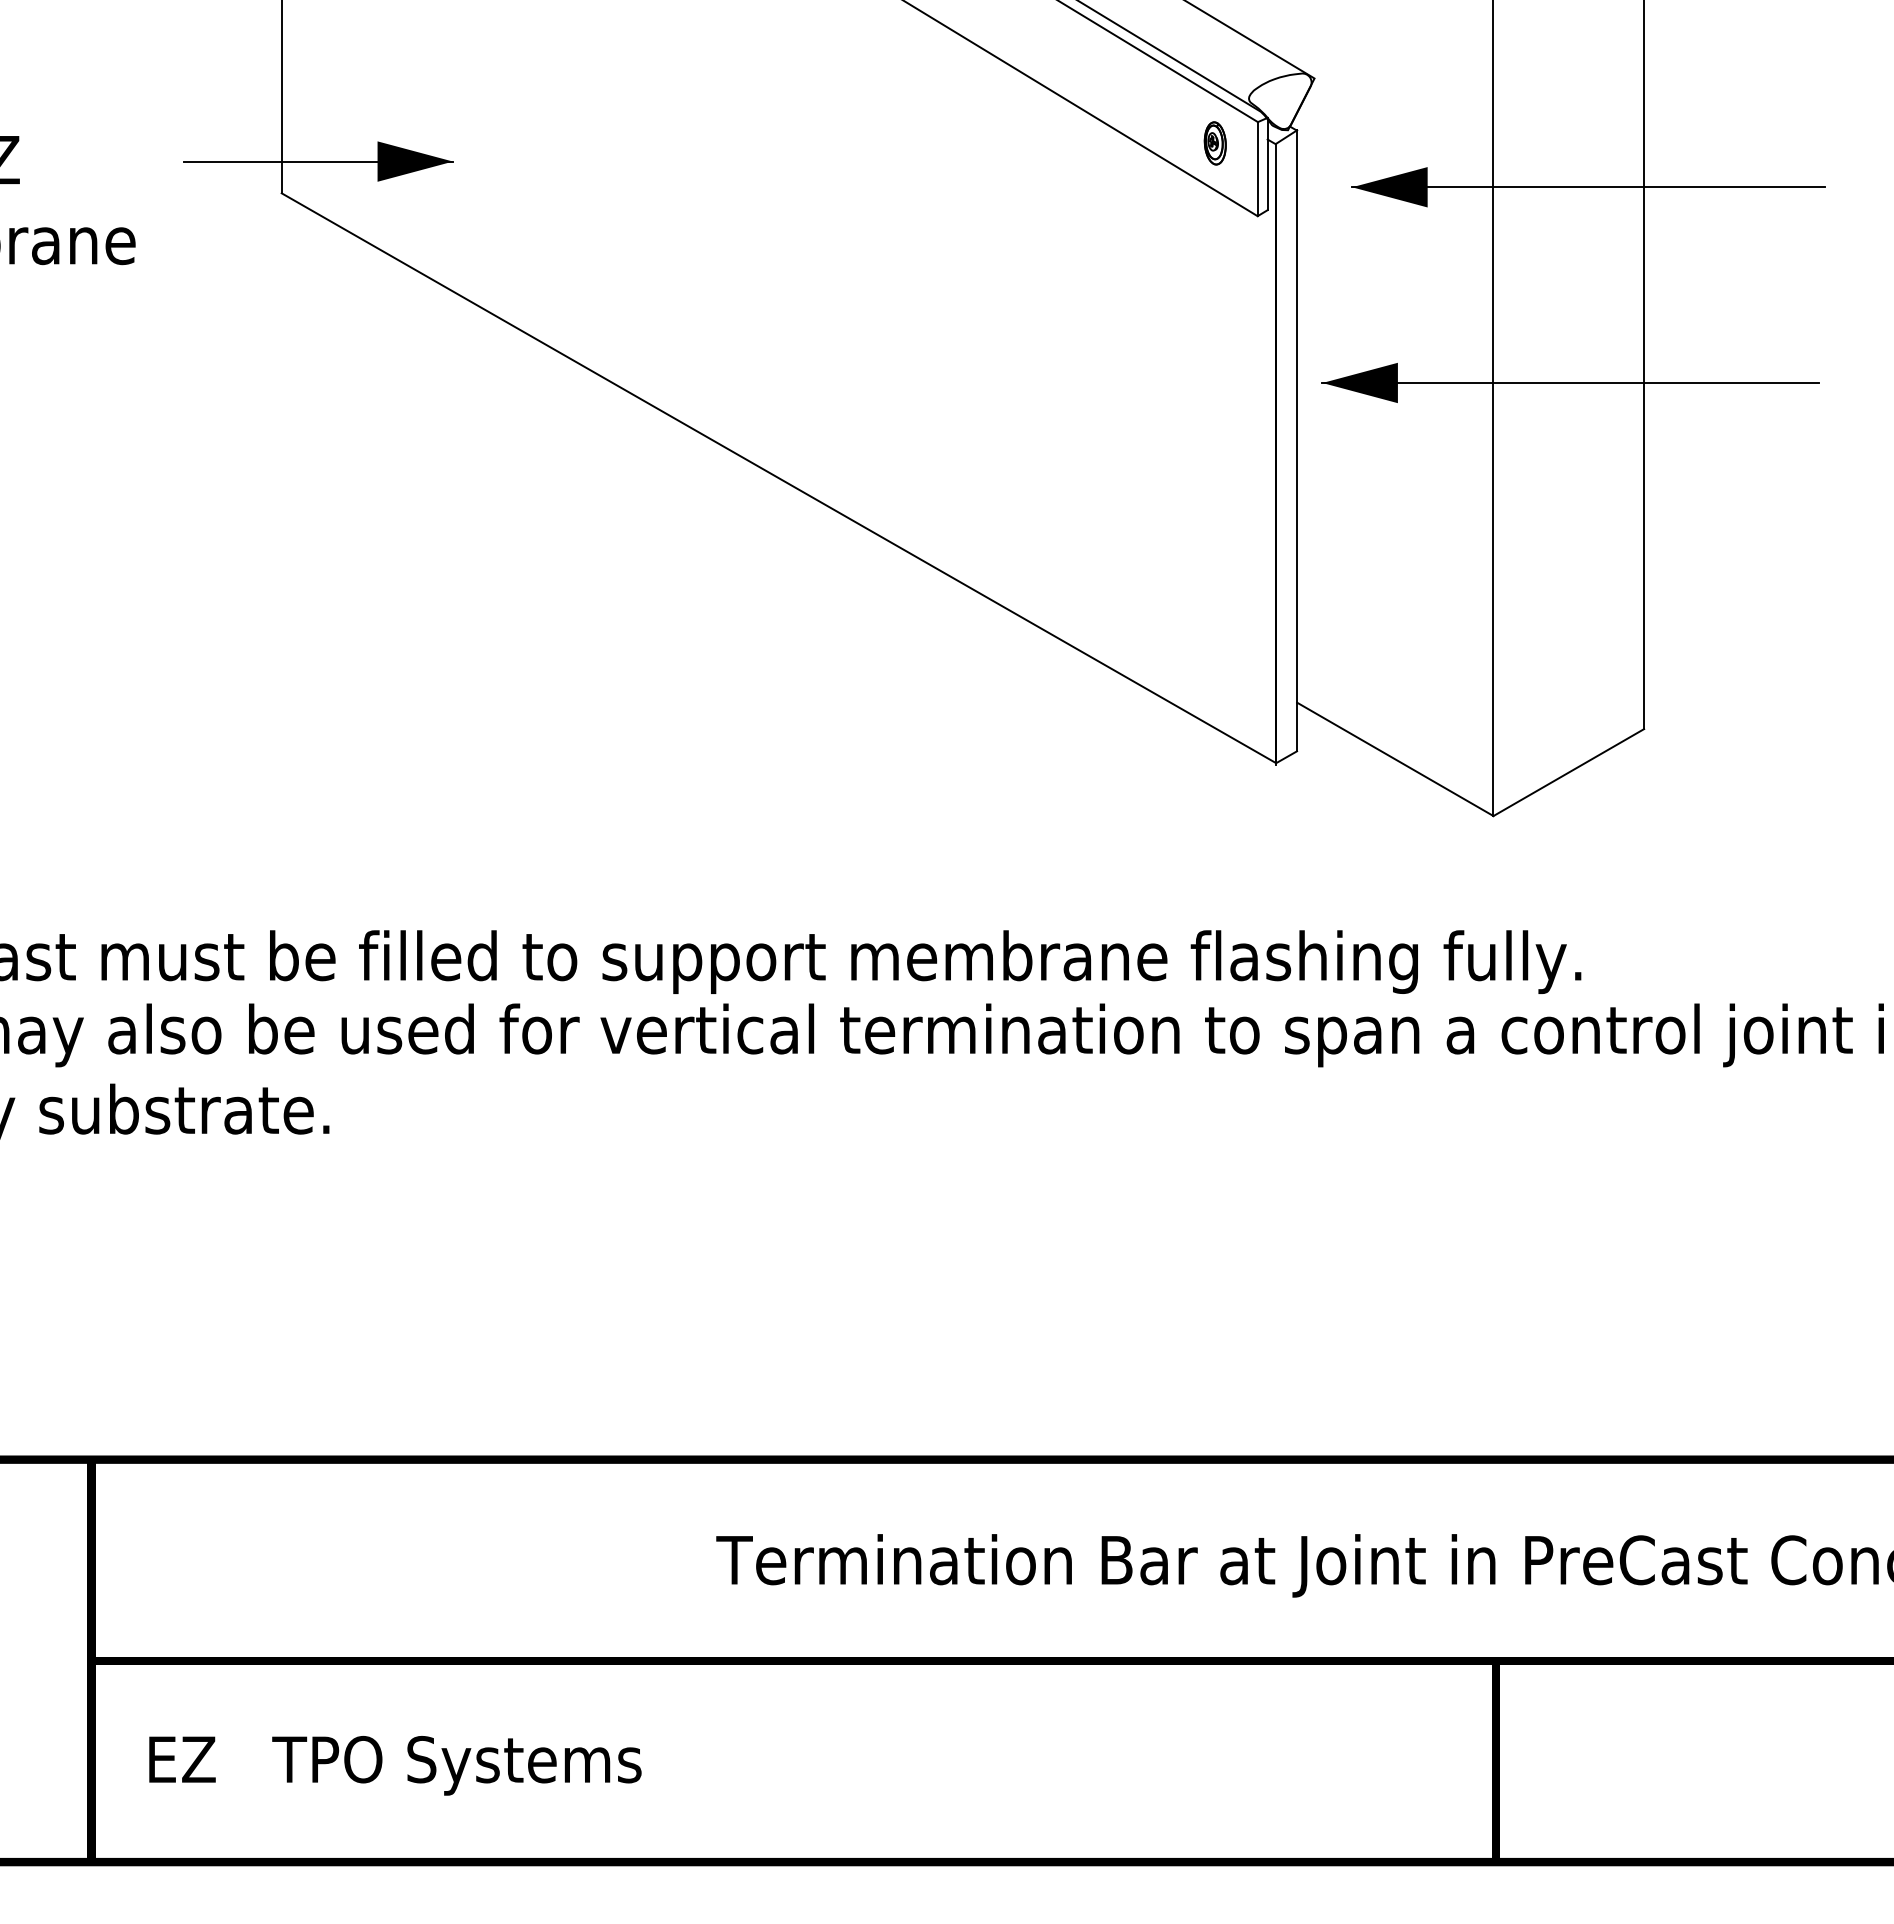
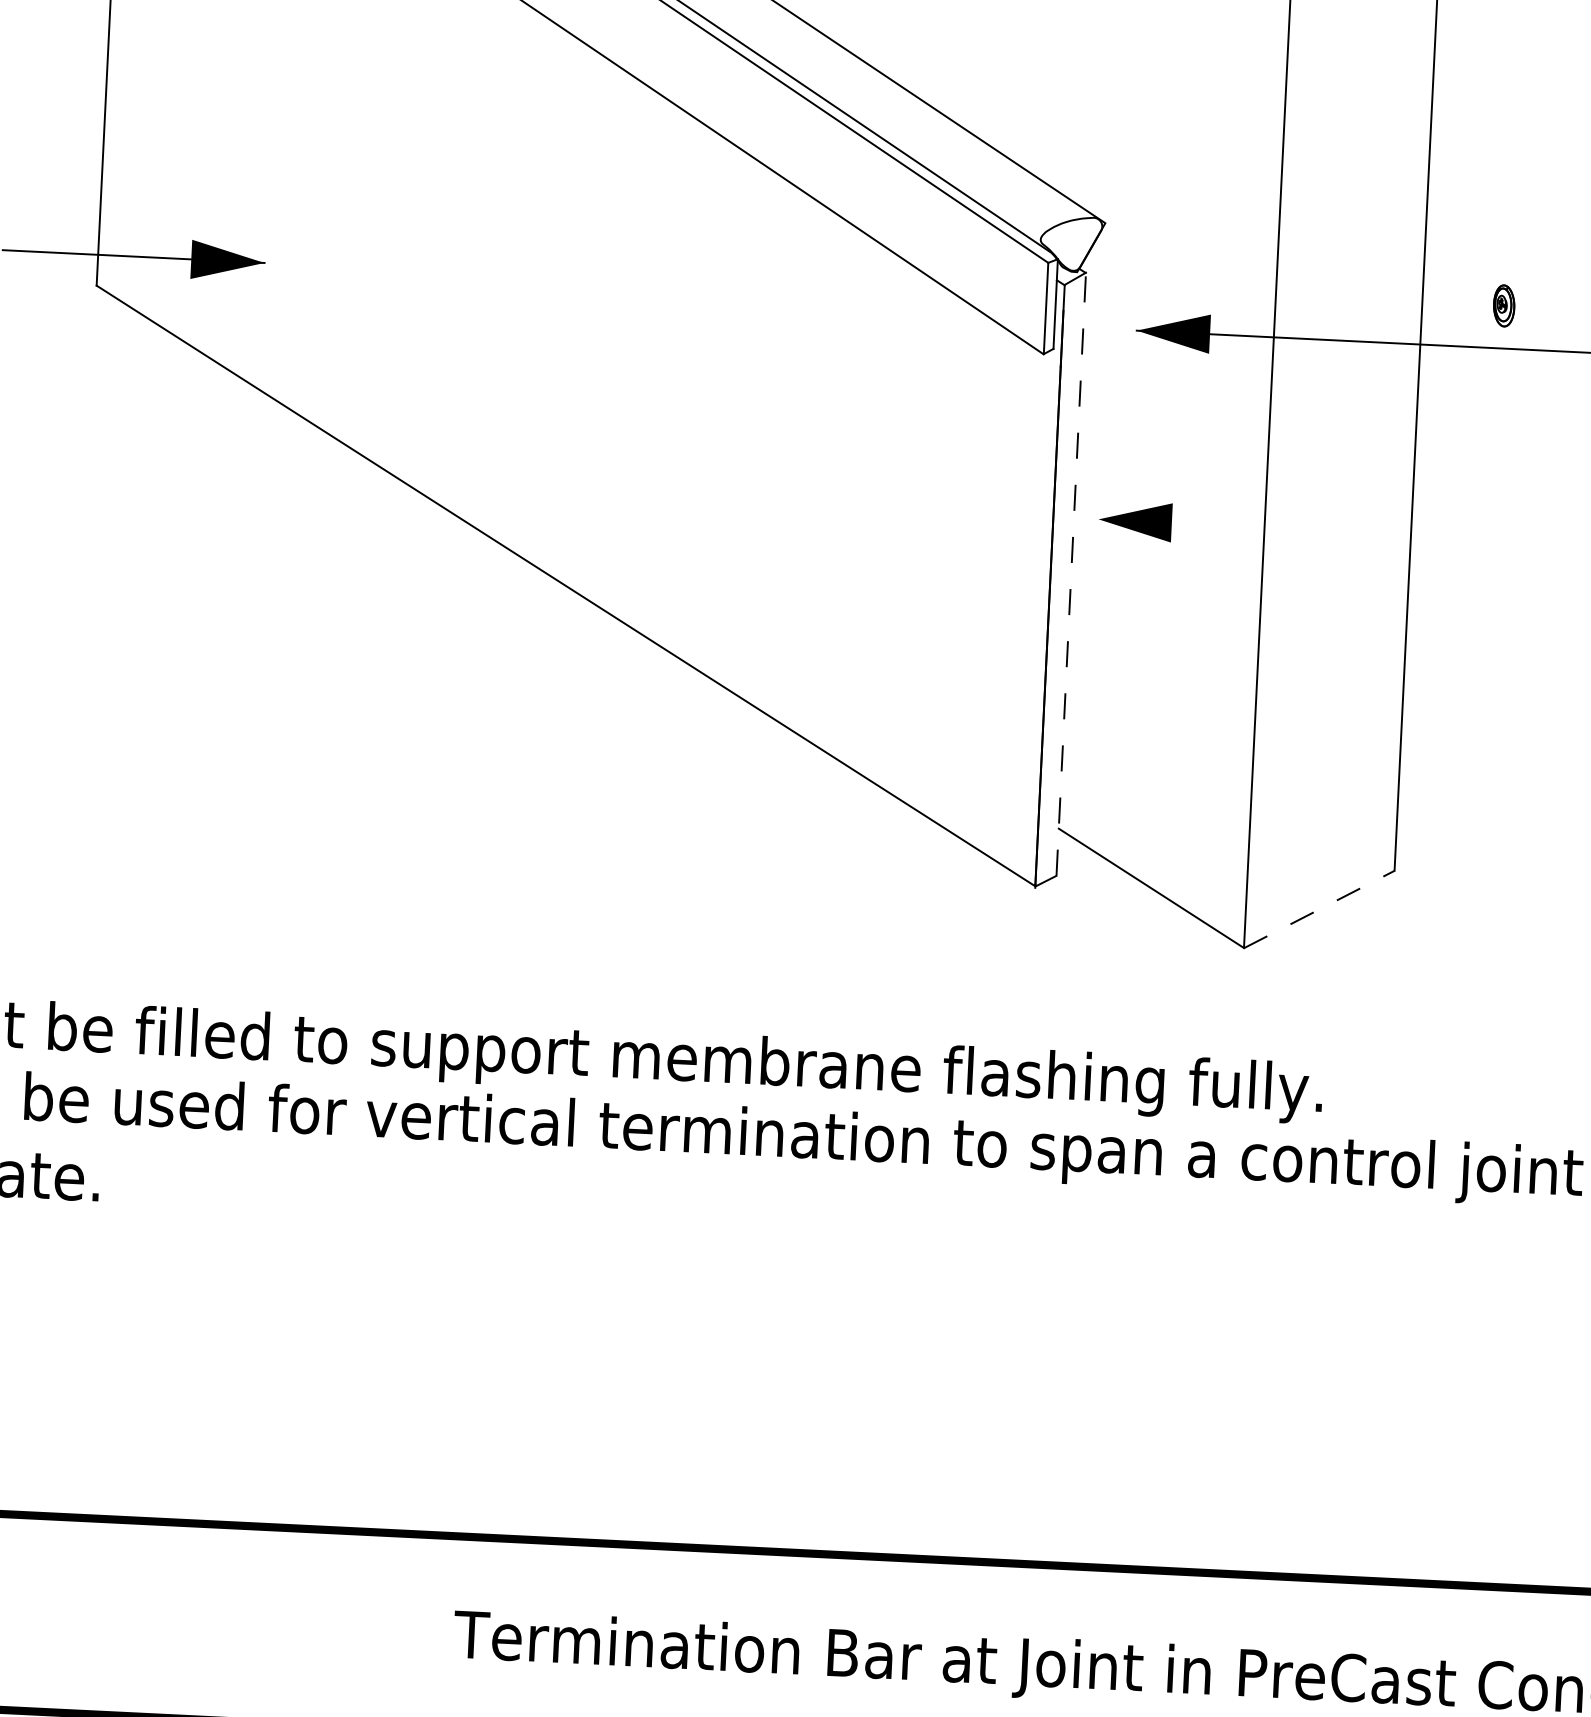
part: (1214, 143) -> (1503, 305), moved
line: (1570, 383) -> (1339, 531), removed
line: (1297, 440) -> (1071, 574), solid -> dashed
line: (1568, 772) -> (1319, 909), solid -> dashed

